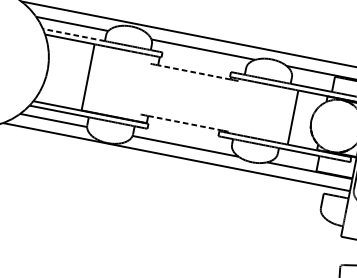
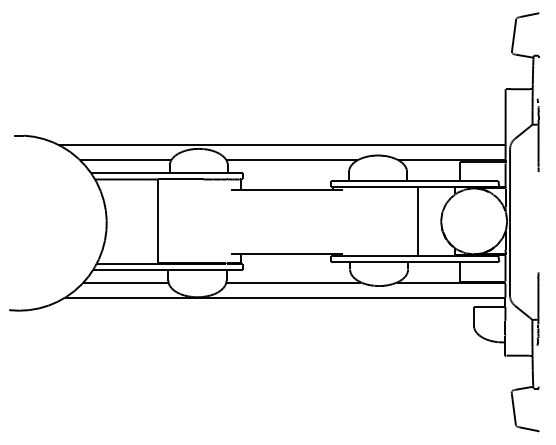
line: (73, 35) -> (129, 173), dashed -> solid
line: (194, 72) -> (286, 189), dashed -> solid
line: (185, 123) -> (287, 254), dashed -> solid

